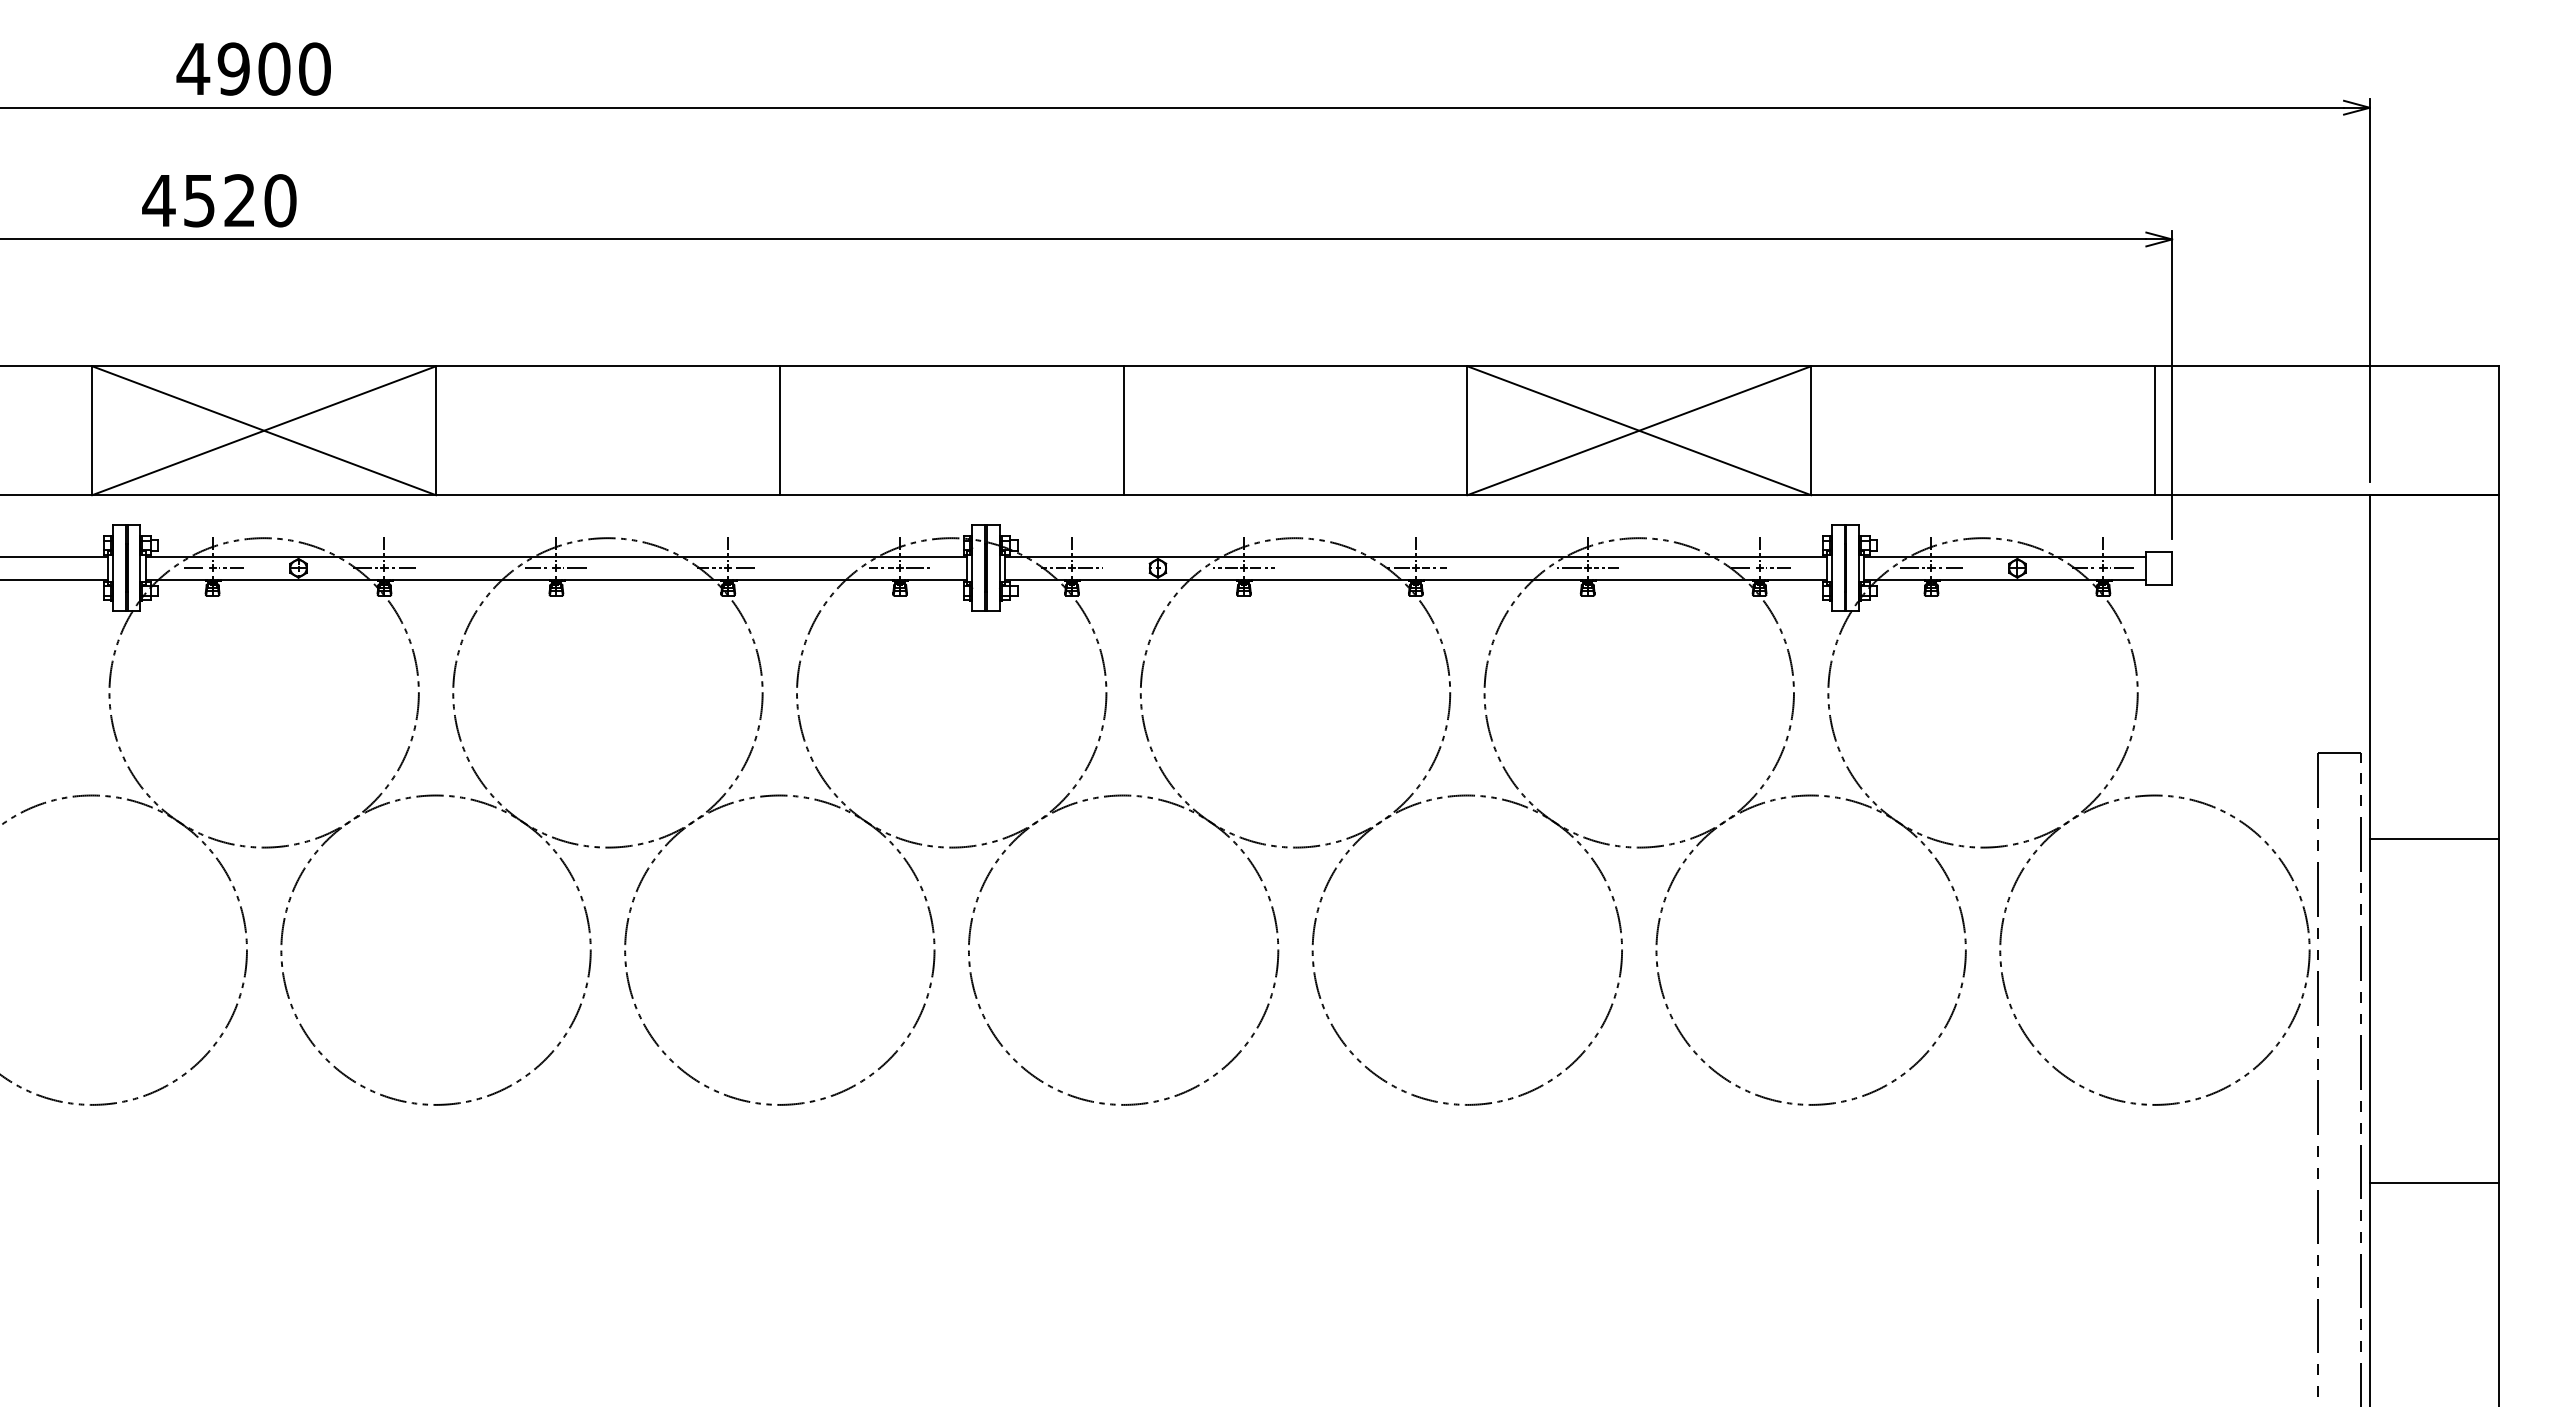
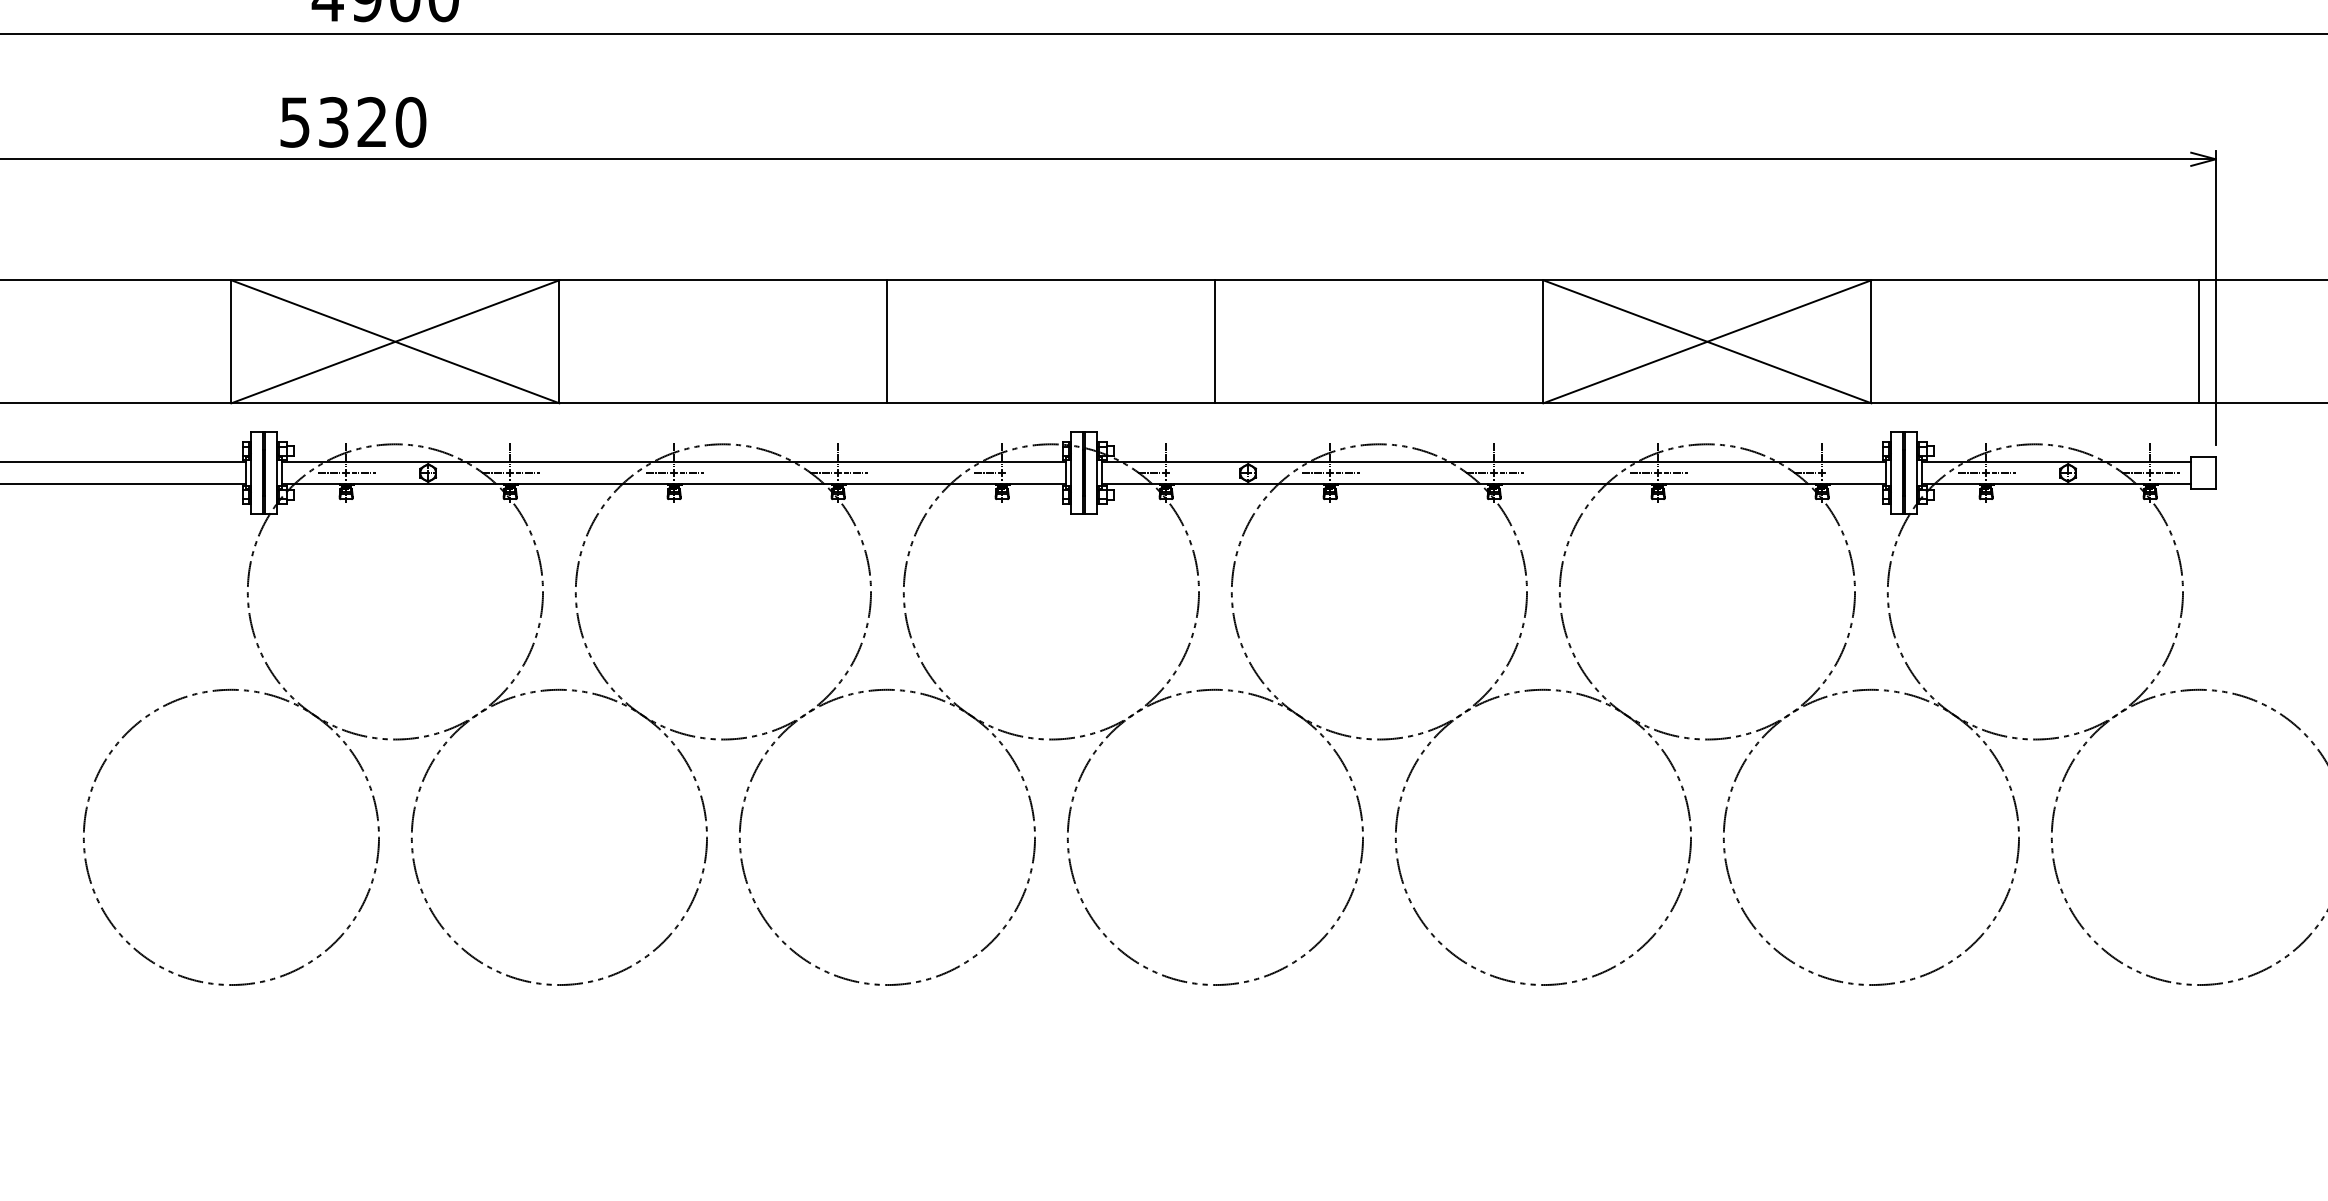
text: (178, 200) -> (313, 122), 4520 -> 5320
line: (918, 568) -> (1019, 473), removed
line: (1090, 568) -> (1183, 473), removed
line: (1777, 568) -> (1839, 473), removed

